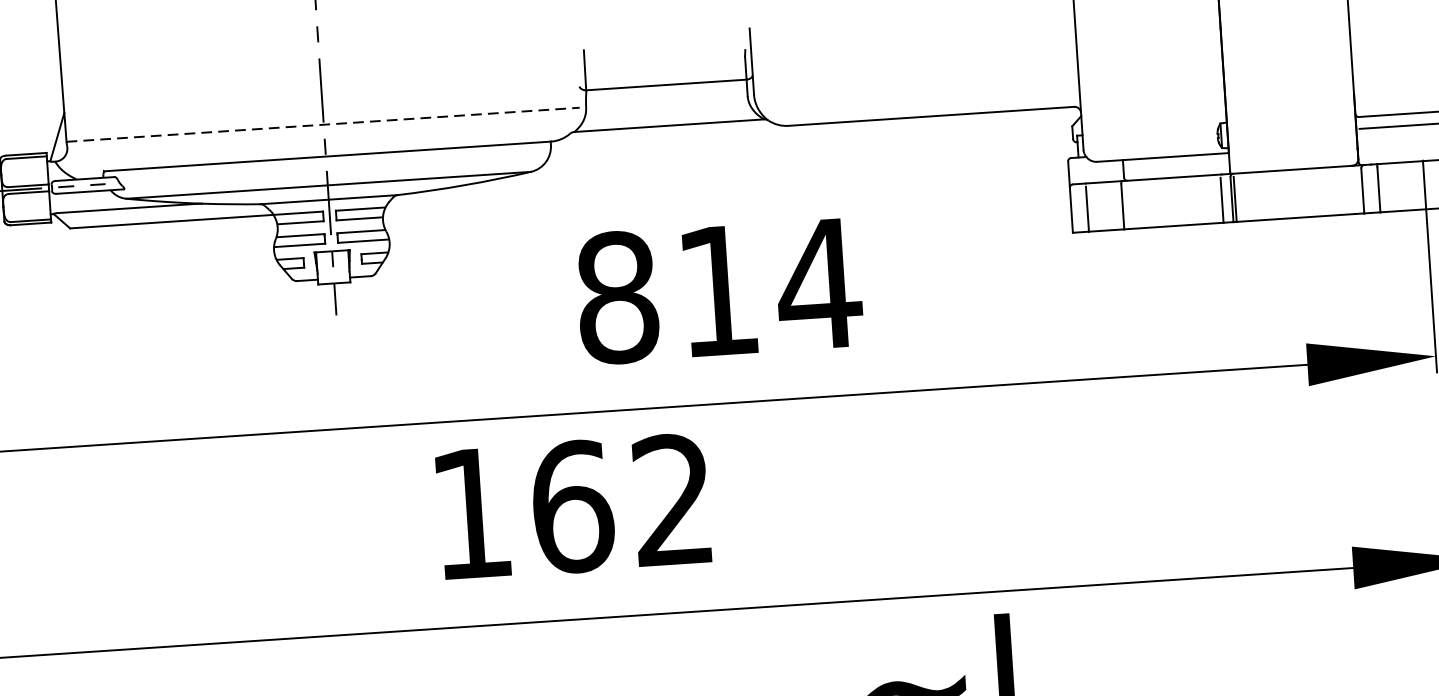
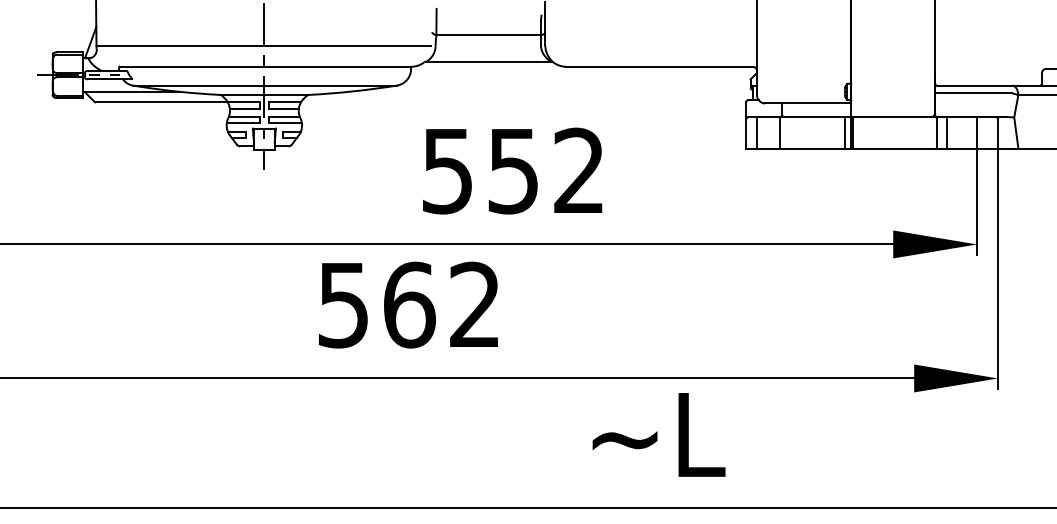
line: (324, 125) -> (264, 46), dashed -> solid
text: (719, 290) -> (514, 170), 814 -> 552
text: (471, 514) -> (343, 305), 162 -> 562

